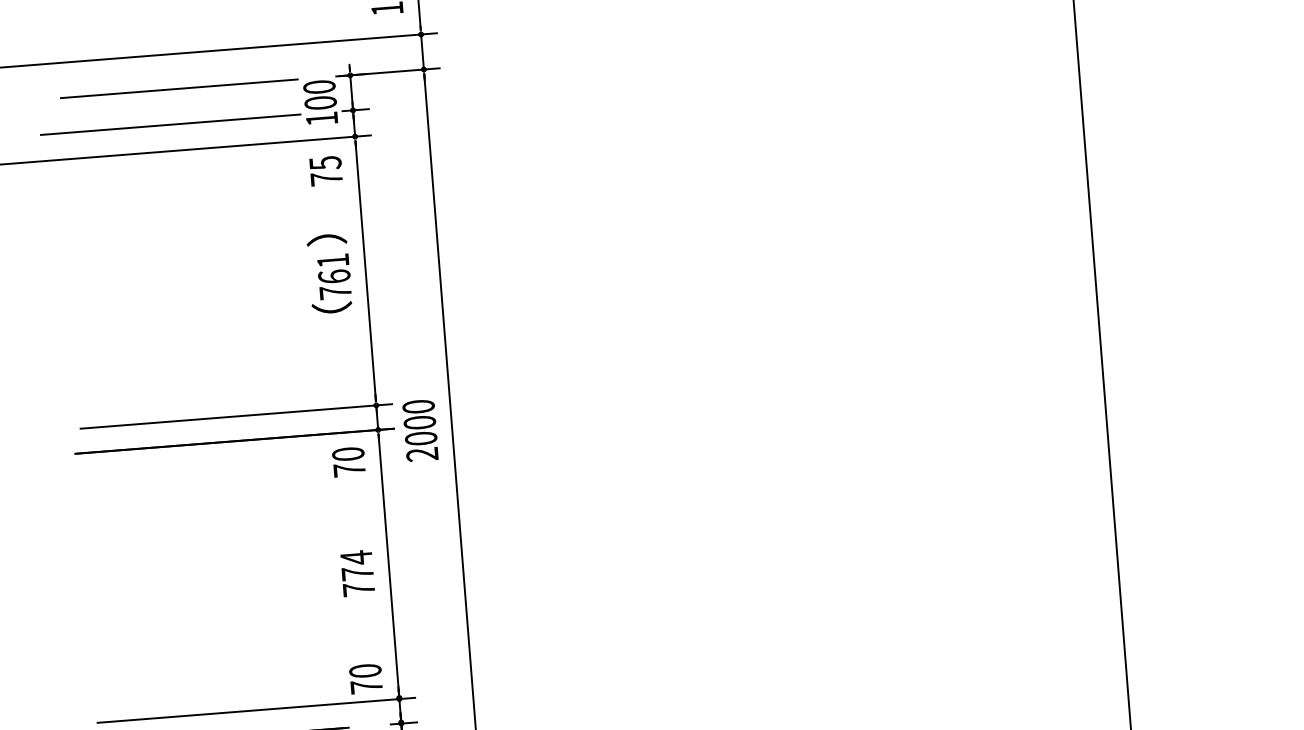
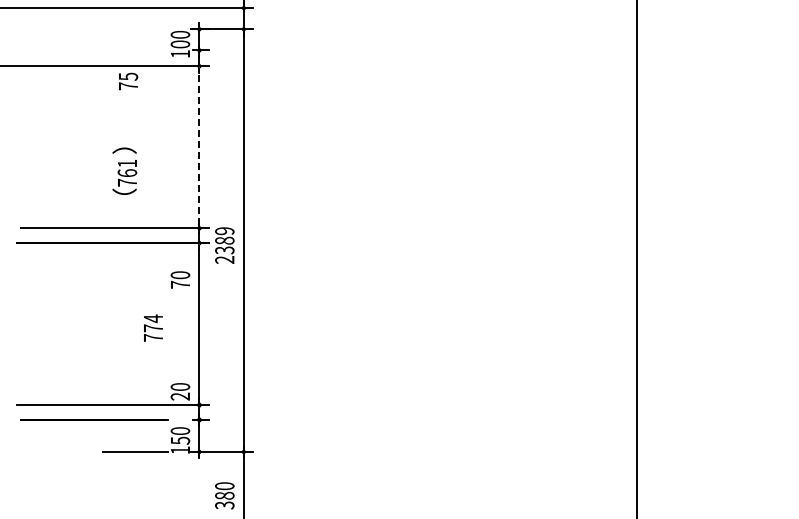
line: (177, 89) -> (95, 29), removed
line: (170, 124) -> (89, 50), removed
text: (326, 171) -> (128, 81), moved
line: (365, 271) -> (199, 147), solid -> dashed
text: (329, 272) -> (124, 170), moved
text: (419, 422) -> (224, 240), 2000 -> 2389
text: (349, 461) -> (180, 279), moved
text: (357, 572) -> (153, 327), moved
text: (365, 686) -> (179, 396), 70 -> 20

